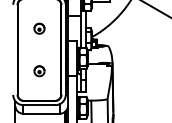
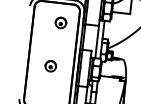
part: (39, 28) -> (60, 22), moved
part: (39, 71) -> (50, 66), moved

